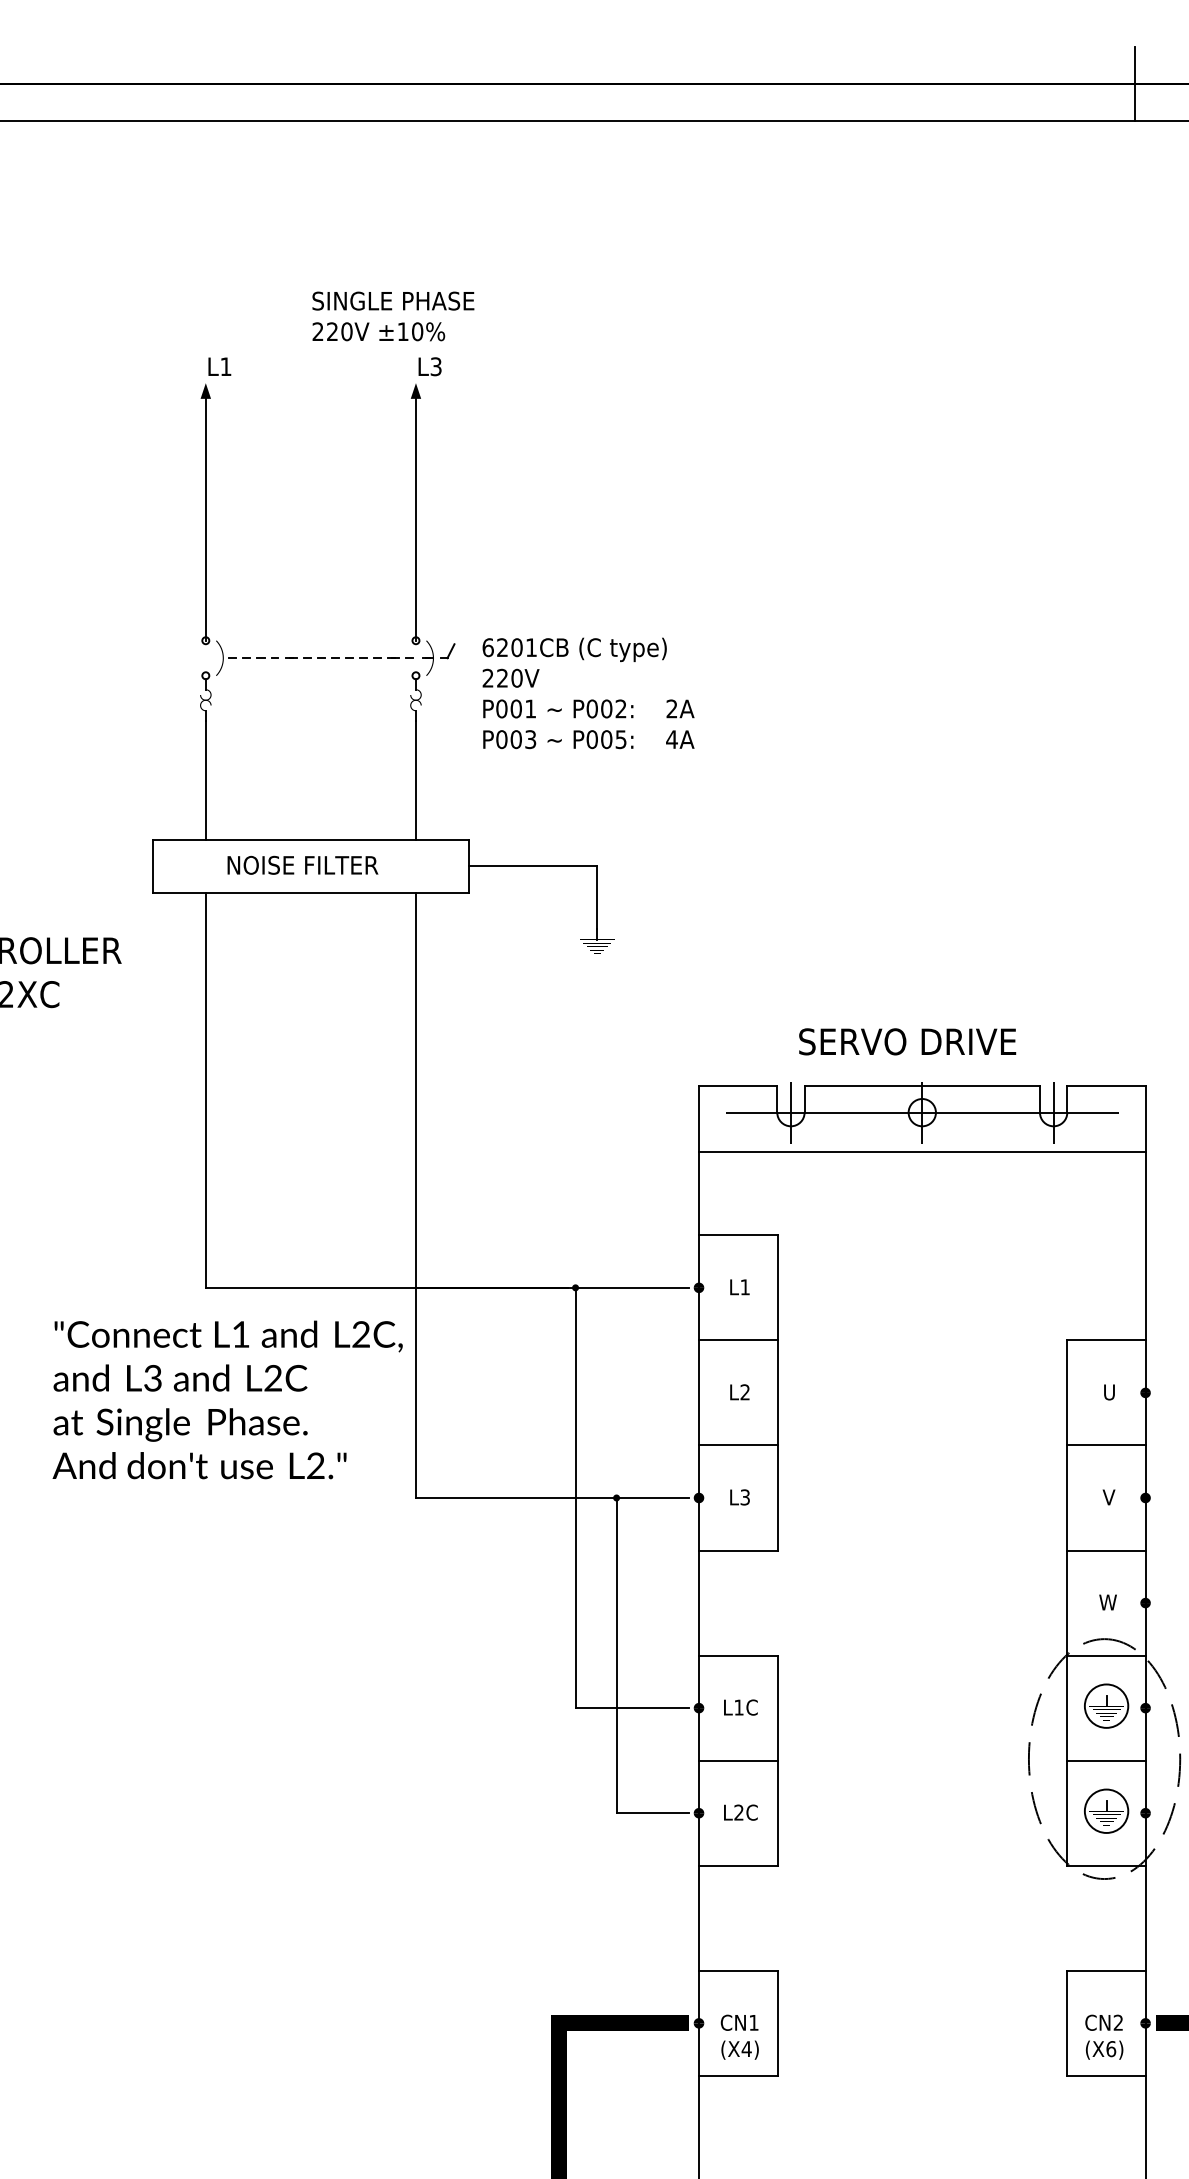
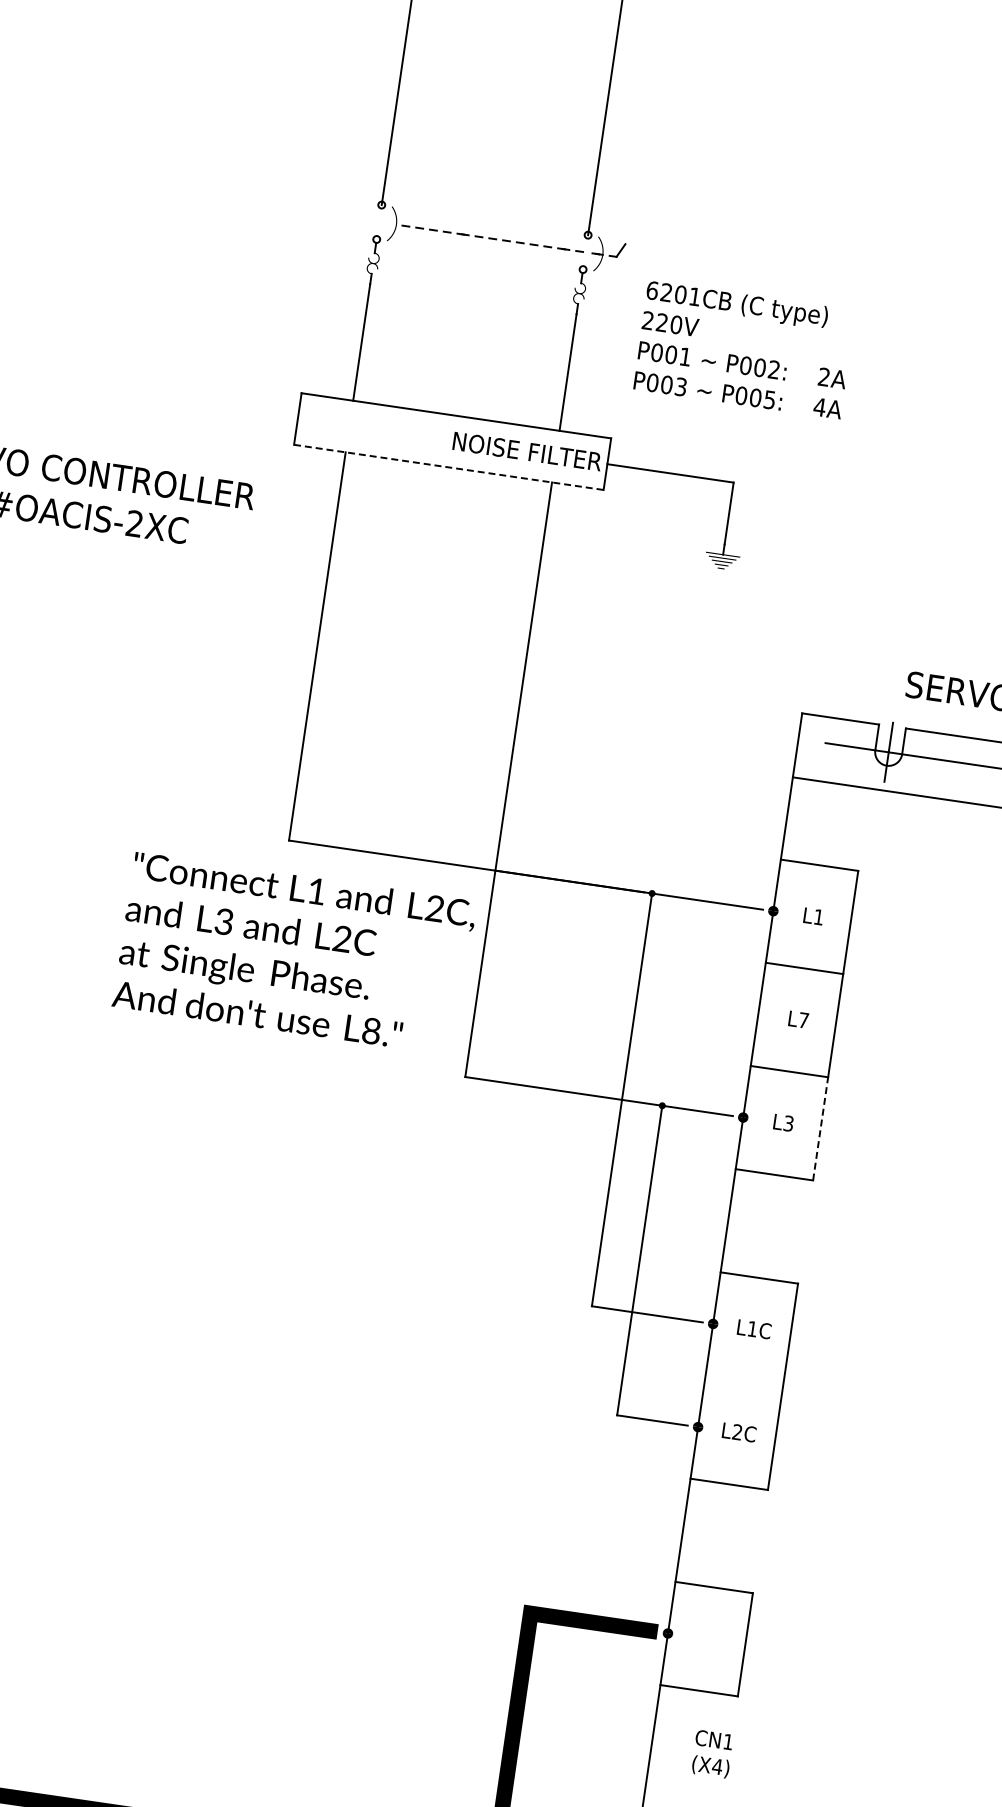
text: (588, 693) -> (744, 350), moved
text: (302, 864) -> (527, 450), moved
line: (310, 892) -> (448, 467), solid -> dashed
text: (744, 1392) -> (803, 1020), L2 -> L7
text: (315, 1466) -> (371, 1031), L2." -> L8."
line: (777, 1498) -> (820, 1129), solid -> dashed
line: (738, 1760) -> (744, 1381), removed
text: (739, 2036) -> (712, 1753), moved

